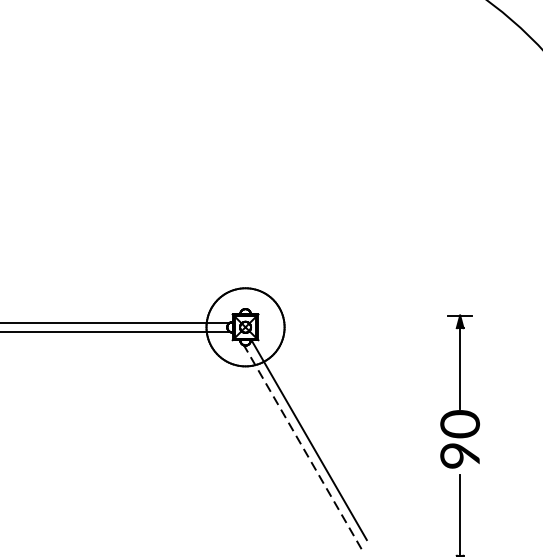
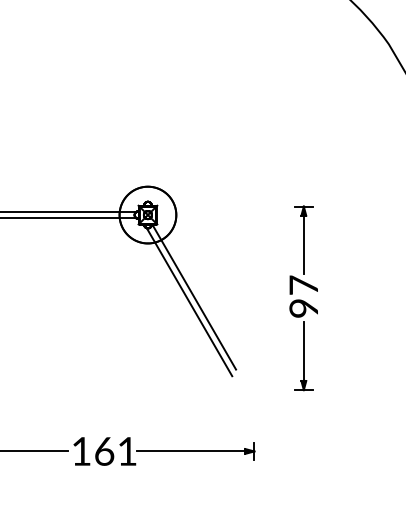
text: (459, 424) -> (303, 285), 90 -> 97
line: (301, 444) -> (188, 300), dashed -> solid

